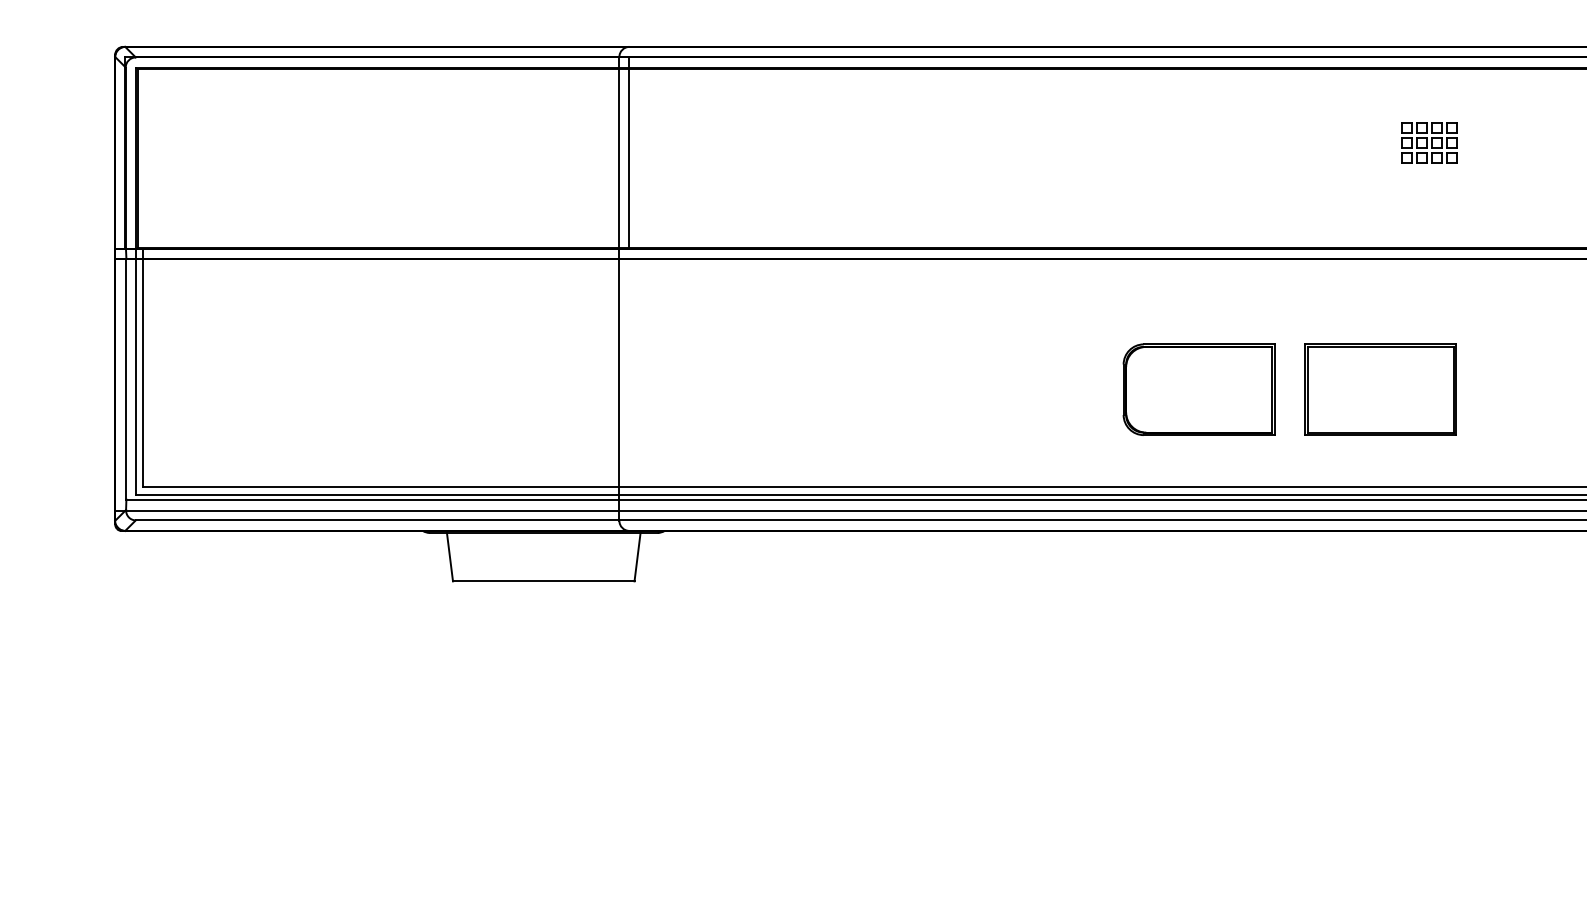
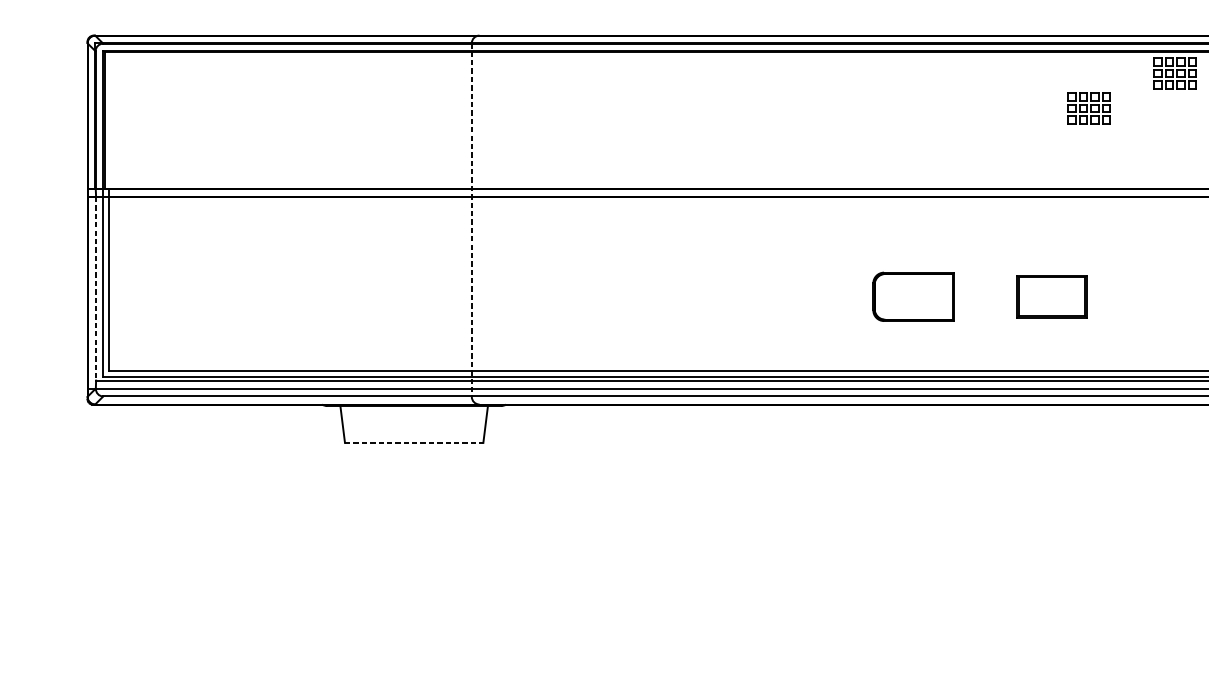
part: (1542, 96) -> (1175, 73), added
line: (629, 152) -> (479, 116), removed
line: (619, 288) -> (471, 219), solid -> dashed
line: (126, 379) -> (96, 289), solid -> dashed
part: (1198, 389) -> (913, 296), size x0.7
part: (1380, 389) -> (1051, 296), size x0.6
line: (543, 581) -> (413, 443), solid -> dashed

